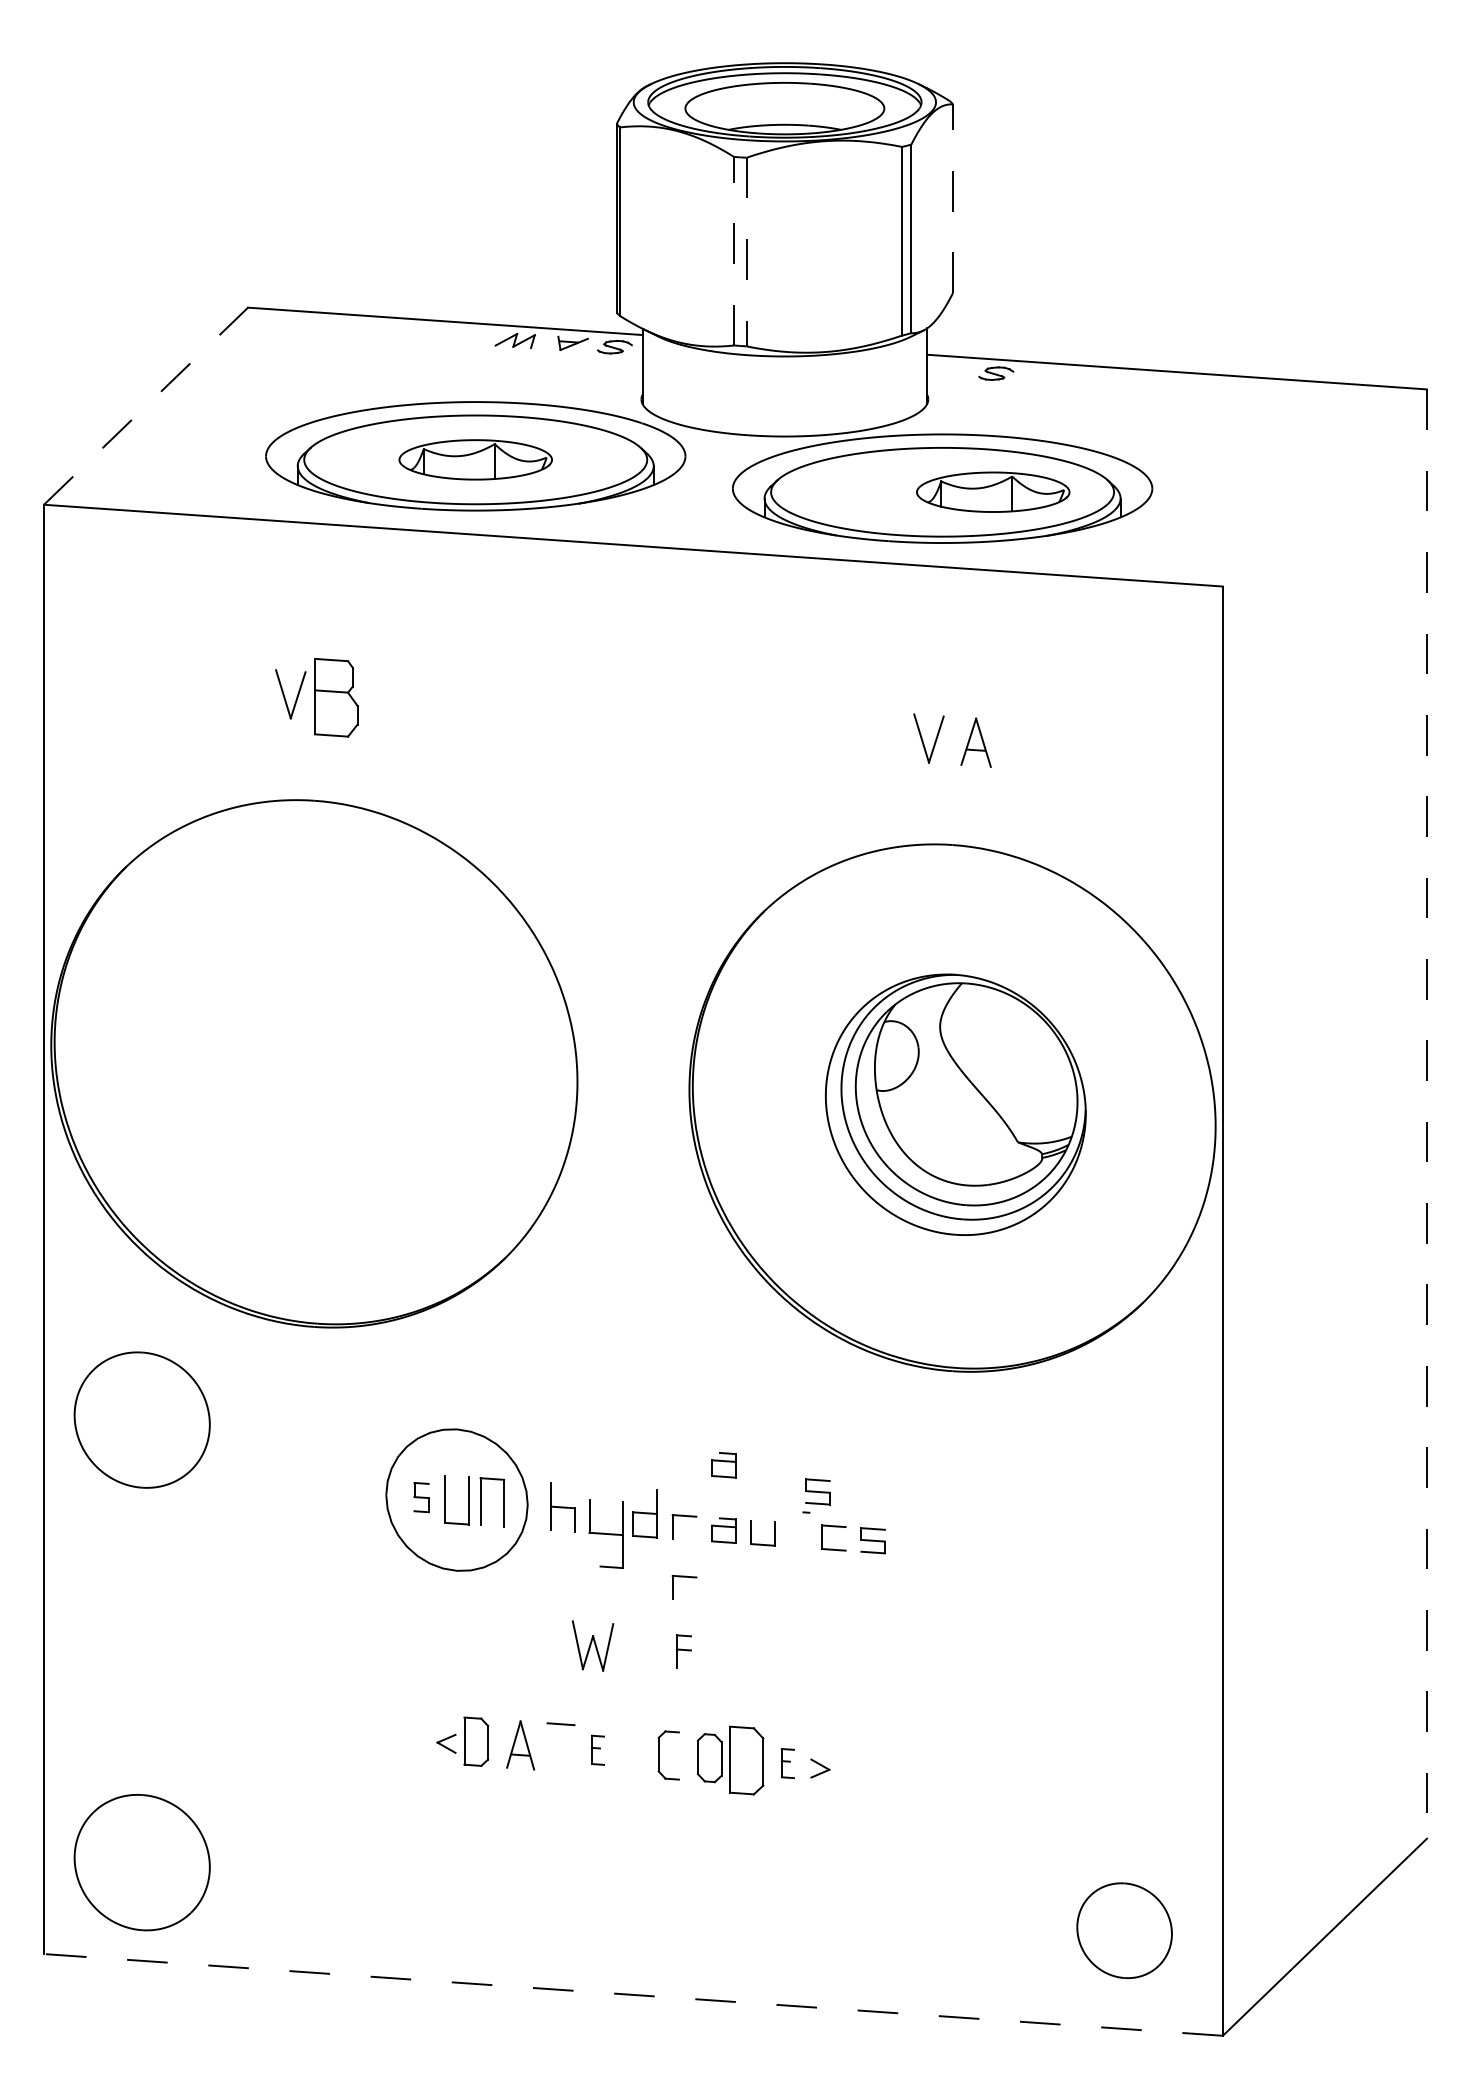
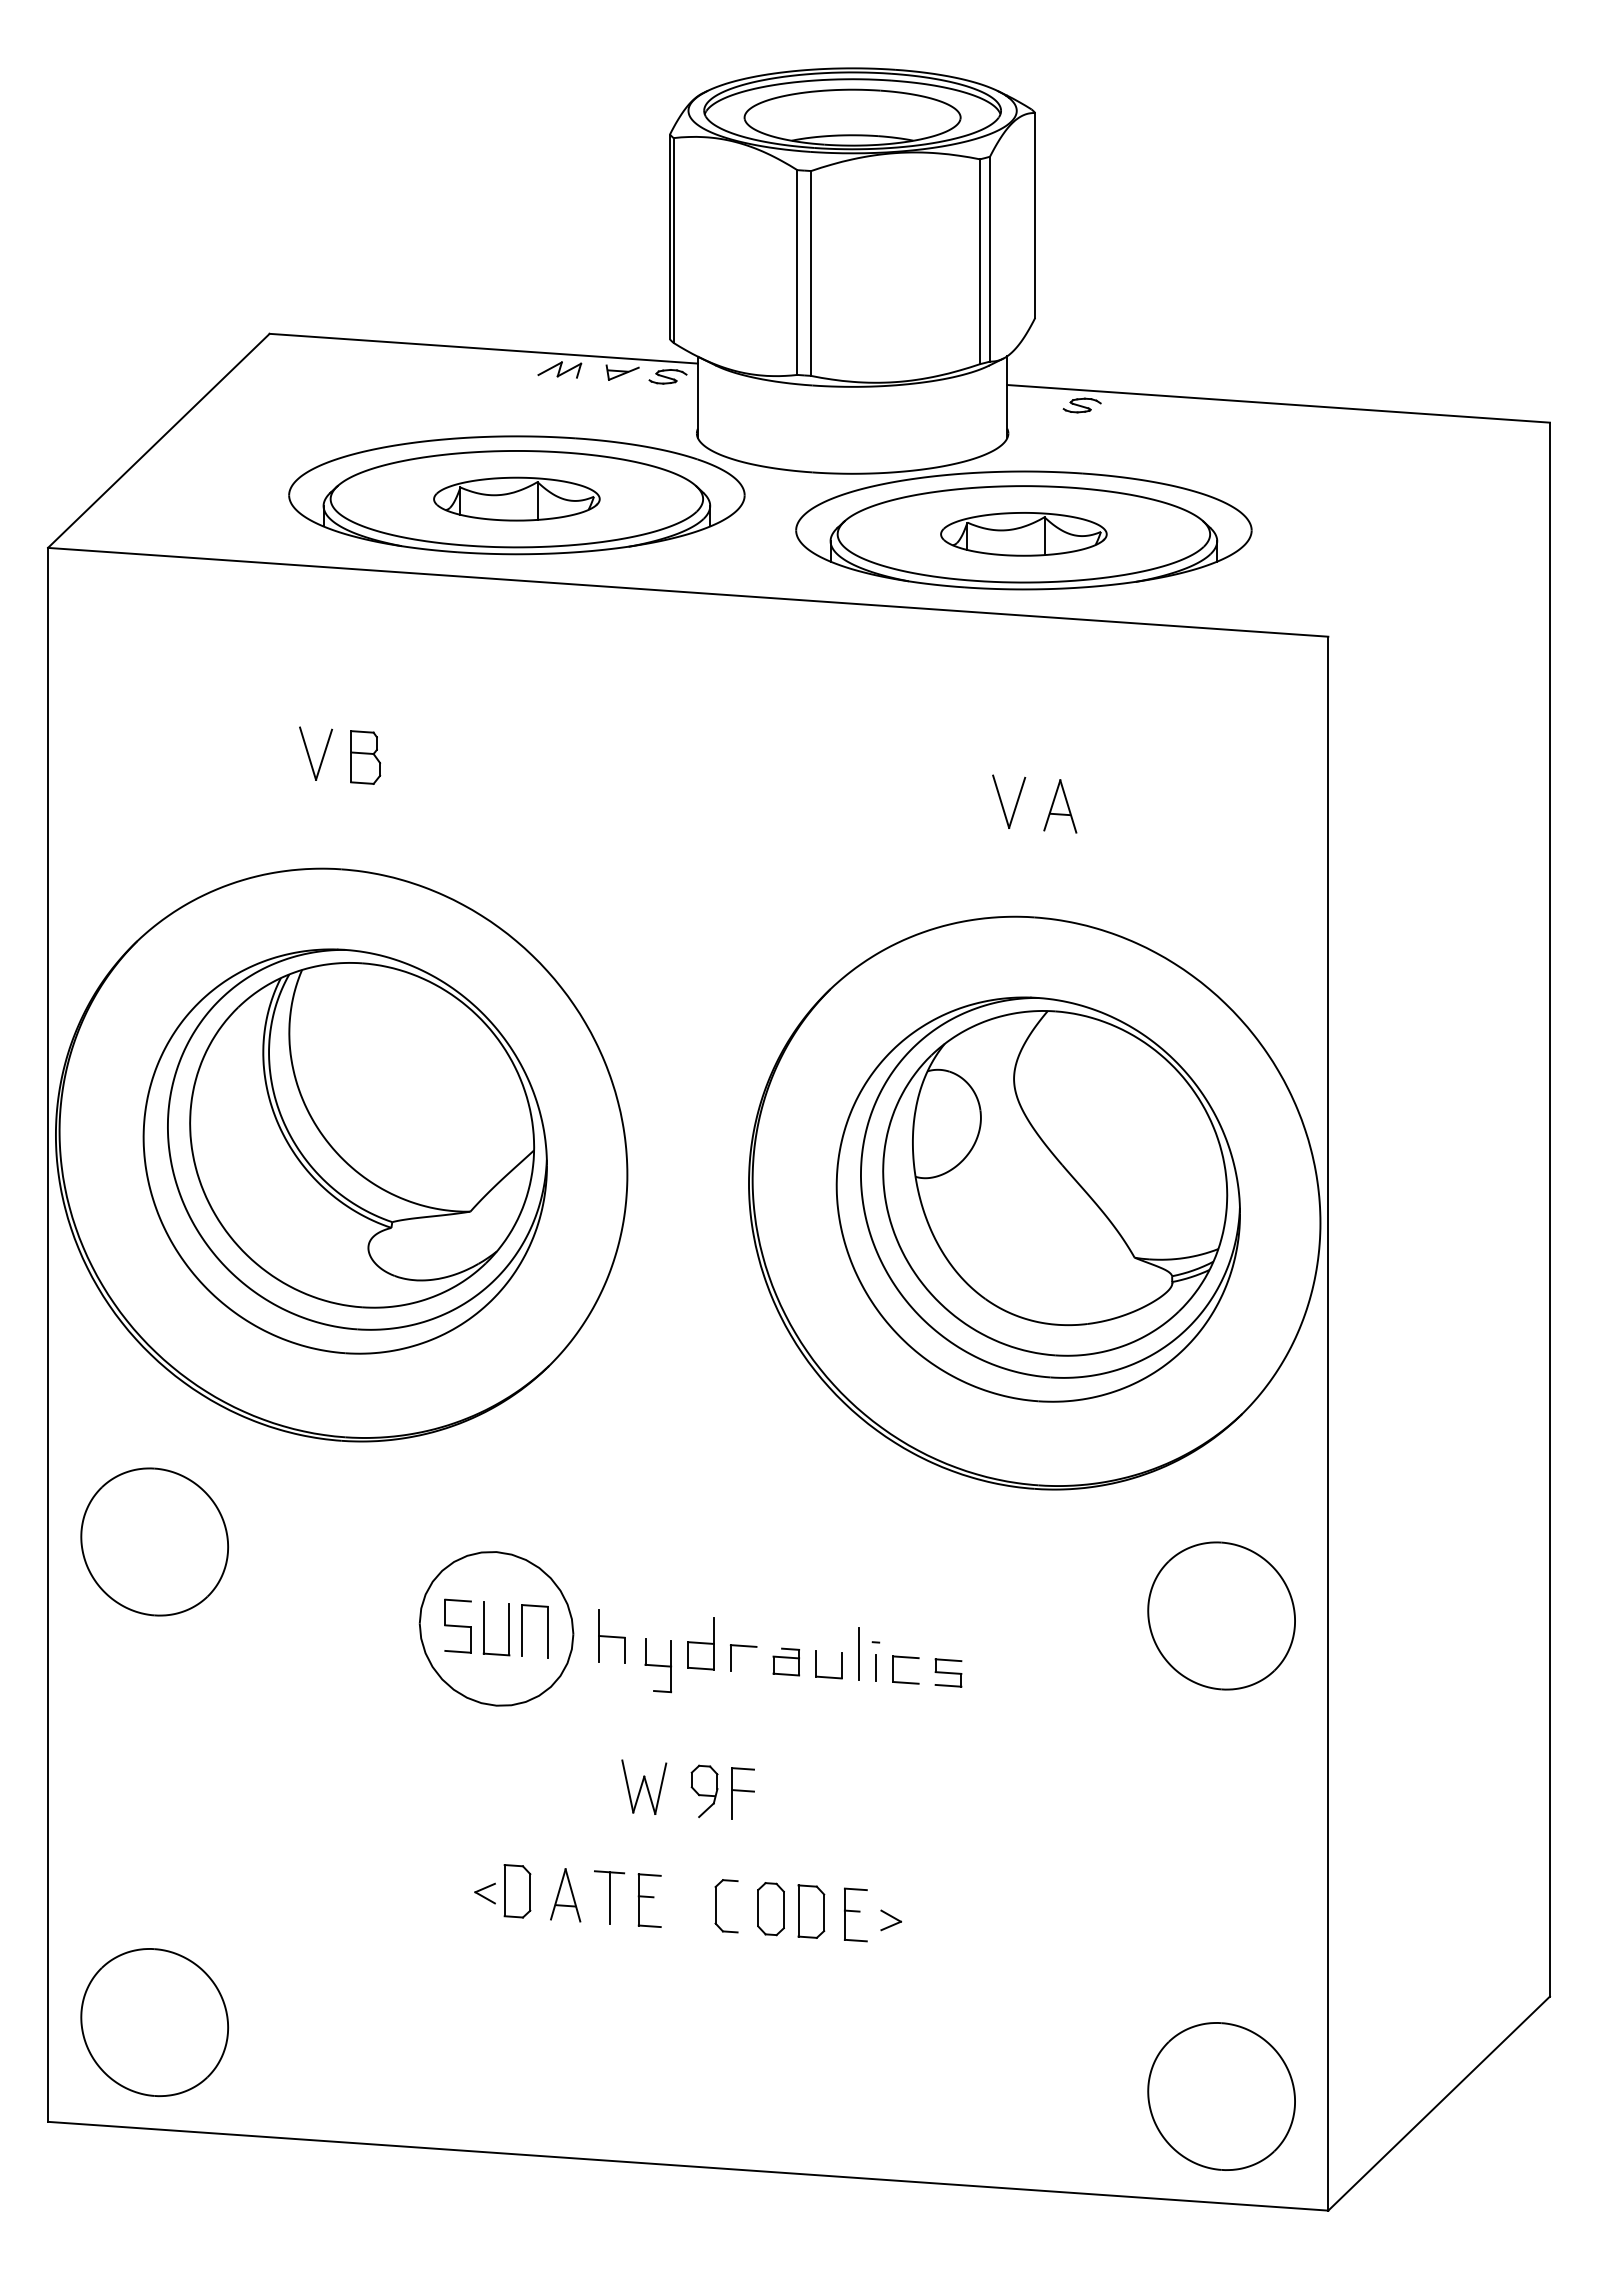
line: (953, 197) -> (1035, 214), dashed -> solid
line: (734, 251) -> (797, 272), dashed -> solid
line: (747, 253) -> (811, 274), dashed -> solid
line: (146, 405) -> (159, 440), dashed -> solid
part: (992, 492) -> (1023, 534), moved
part: (336, 697) -> (365, 757), size x0.62
part: (316, 1060) -> (344, 1151), added
part: (955, 1104) -> (1037, 1199), size x1.43
line: (1426, 1113) -> (1549, 1209), dashed -> solid
part: (723, 1464) -> (786, 1590), removed
part: (1124, 1487) -> (1221, 1615), added
part: (817, 1491) -> (888, 1619), removed
part: (421, 1497) -> (457, 1625), size x1.67
line: (790, 1522) -> (858, 1653), added
part: (605, 1533) -> (657, 1665), size x0.71
line: (805, 1535) -> (875, 1667), added
part: (687, 1578) -> (746, 1713), removed
part: (648, 1649) -> (704, 1791), added
part: (683, 1651) -> (742, 1793), size x1.43
line: (561, 1747) -> (609, 1897), added
part: (597, 1750) -> (649, 1900), size x1.67
part: (747, 1760) -> (811, 1911), size x0.71
part: (787, 1763) -> (855, 1914), size x1.67
part: (1124, 1930) -> (1221, 2096), size x1.43
line: (633, 1995) -> (688, 2166), dashed -> solid

